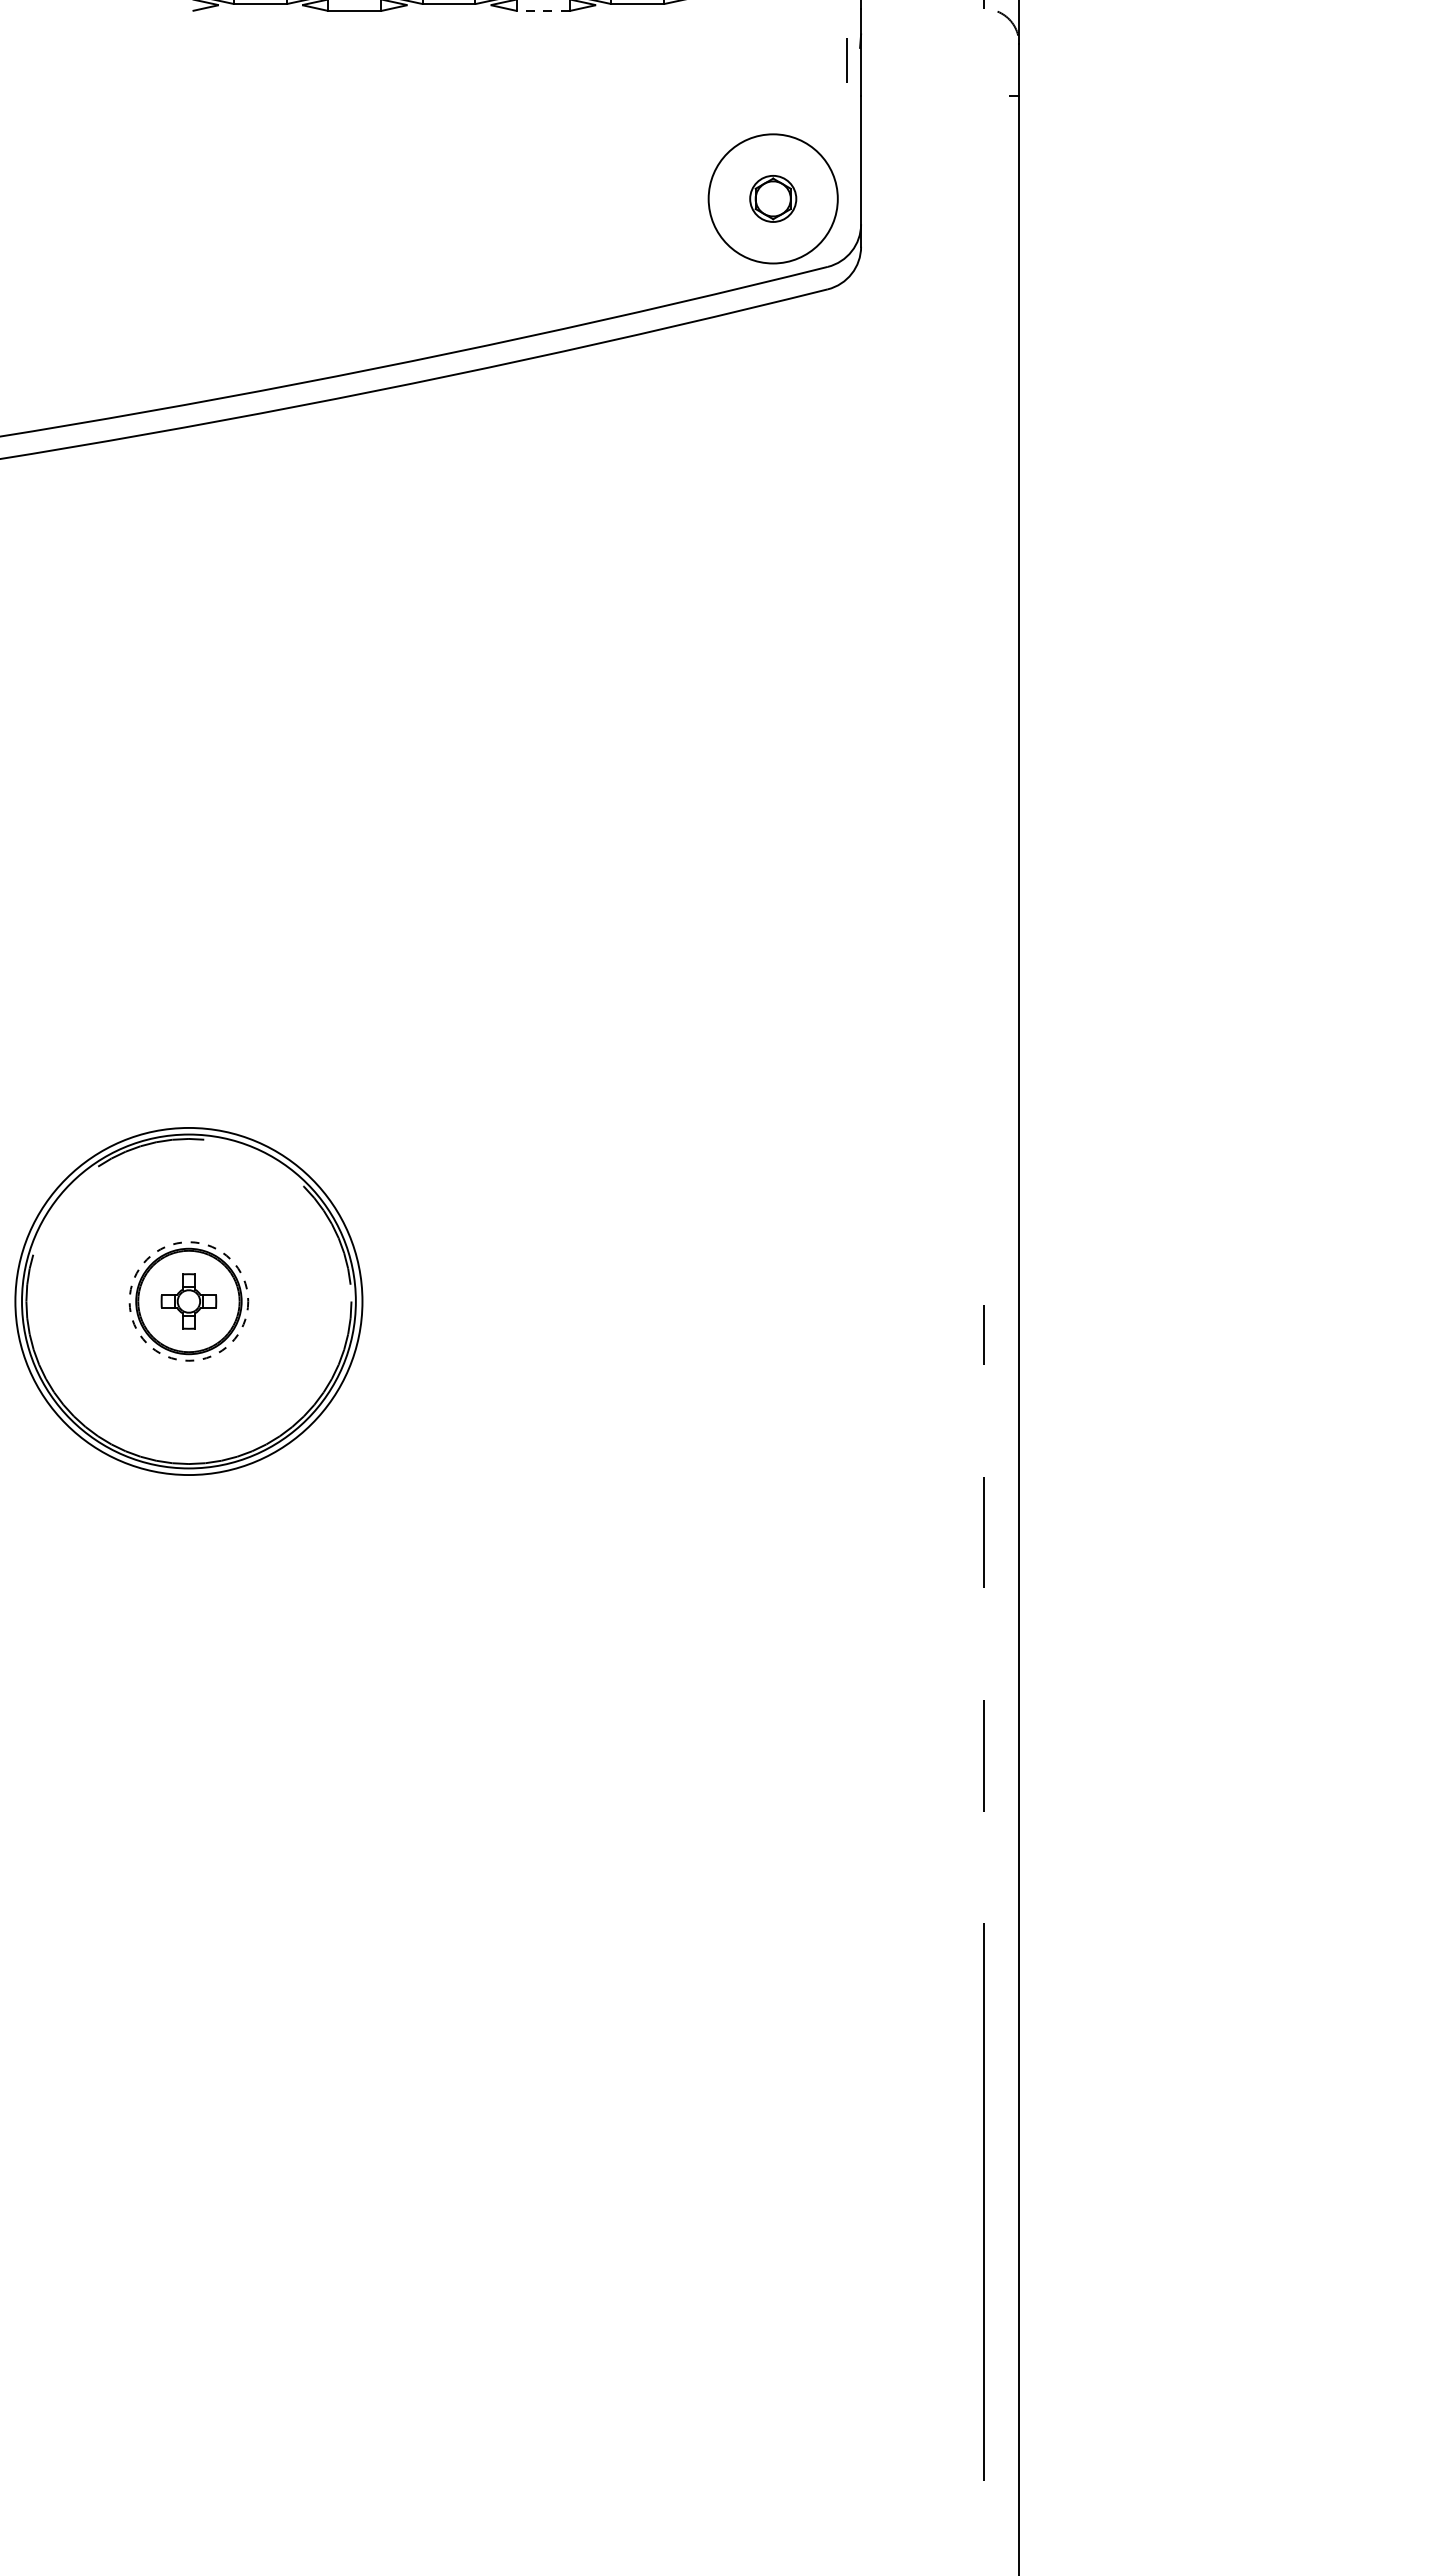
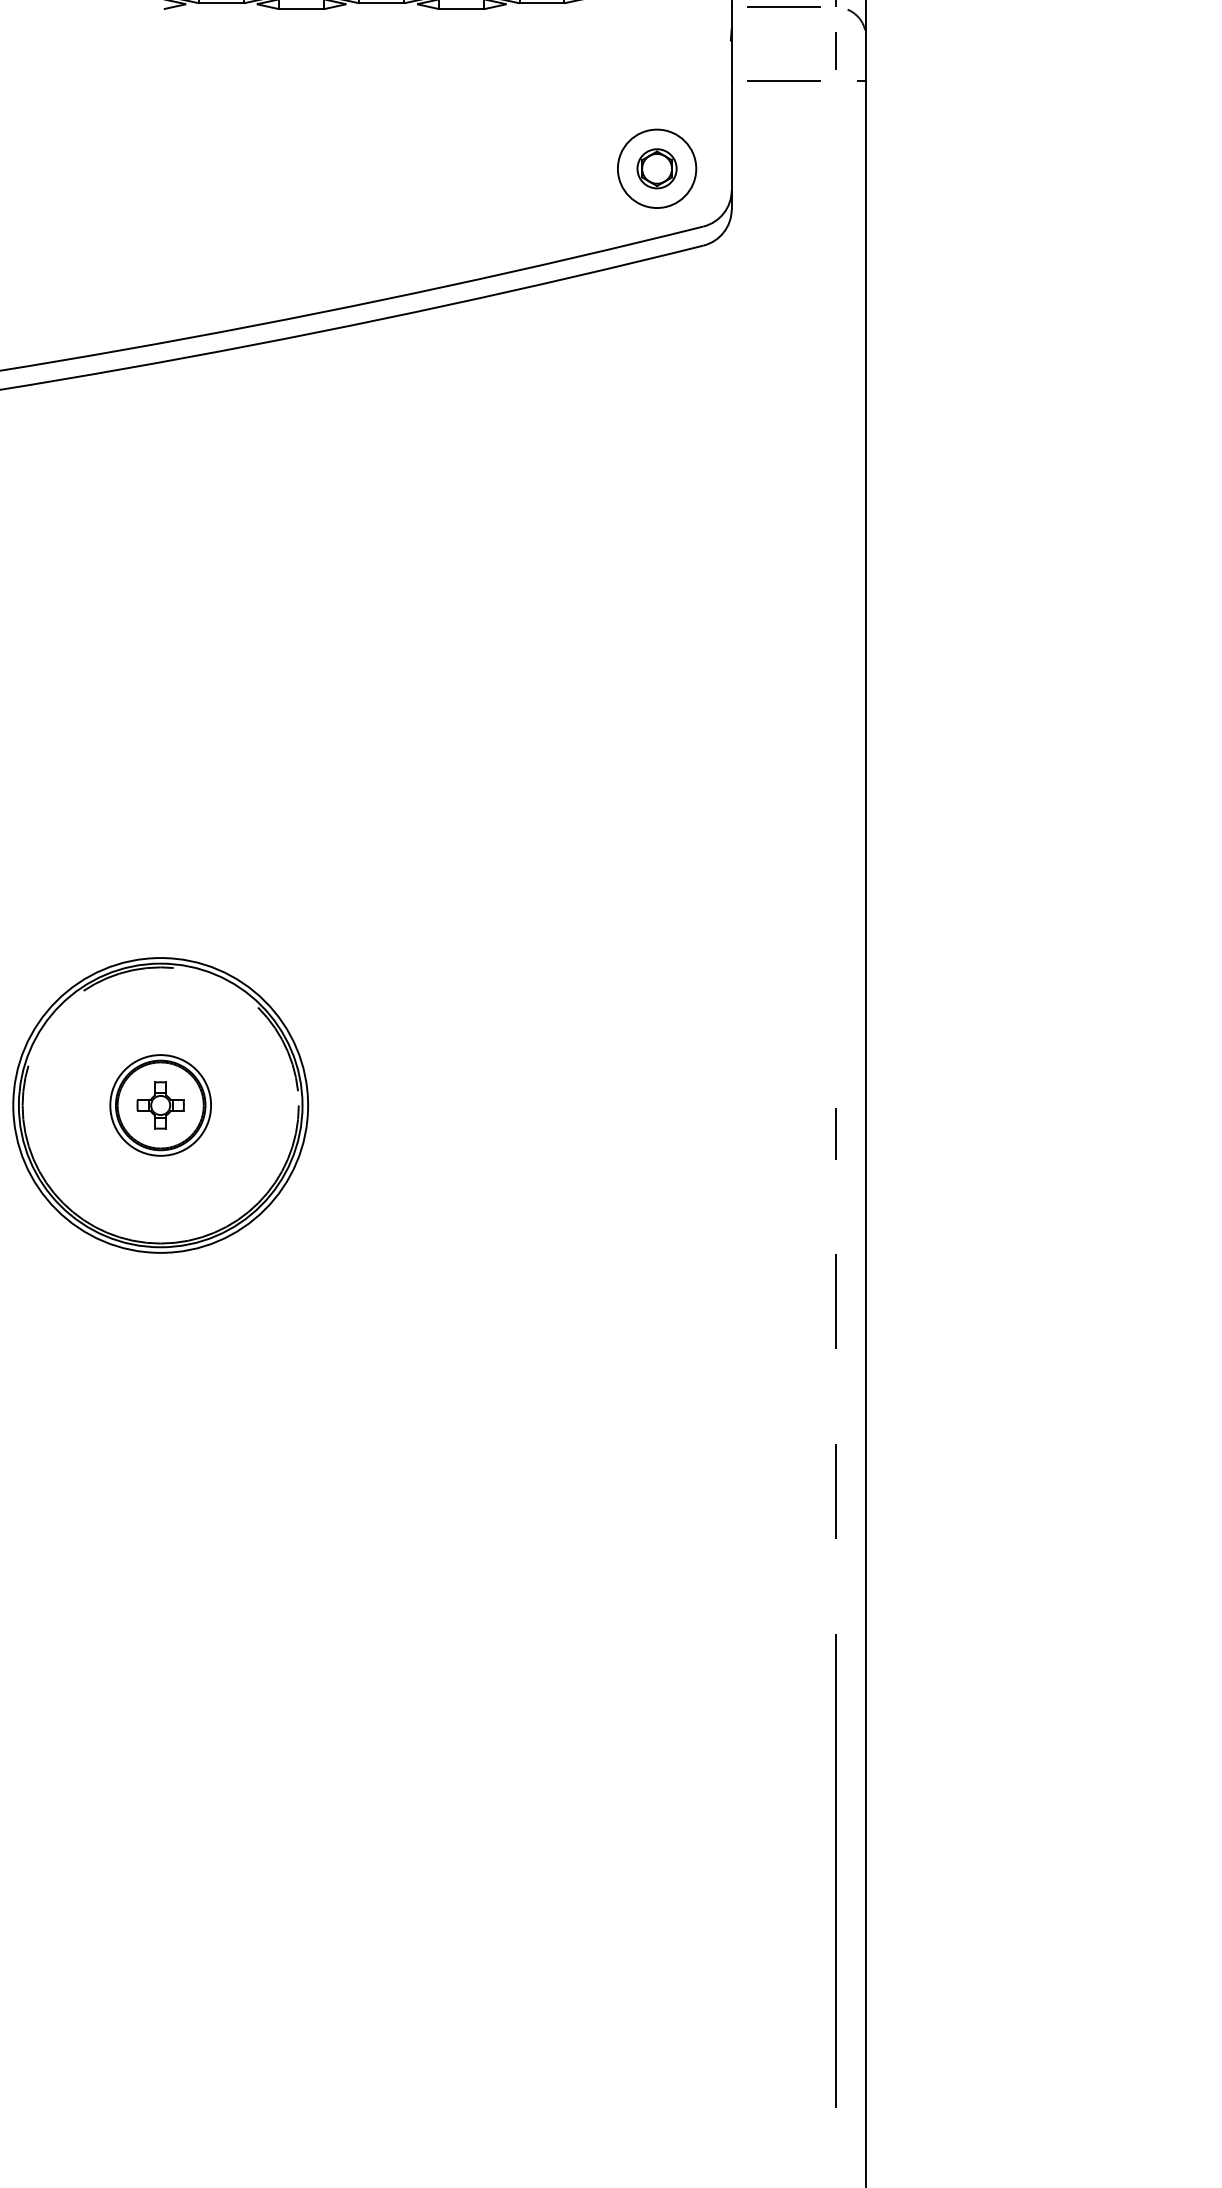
line: (922, 8) -> (783, 7), added
line: (542, 10) -> (461, 8), dashed -> solid
line: (846, 60) -> (835, 51), moved
line: (922, 95) -> (783, 80), added
circle: (773, 198) -> (657, 168), size x0.71
circle: (188, 1301) -> (160, 1105), dashed -> solid

